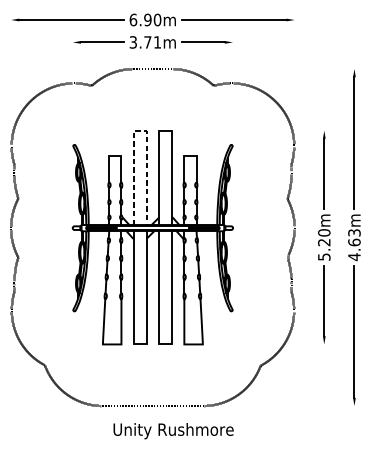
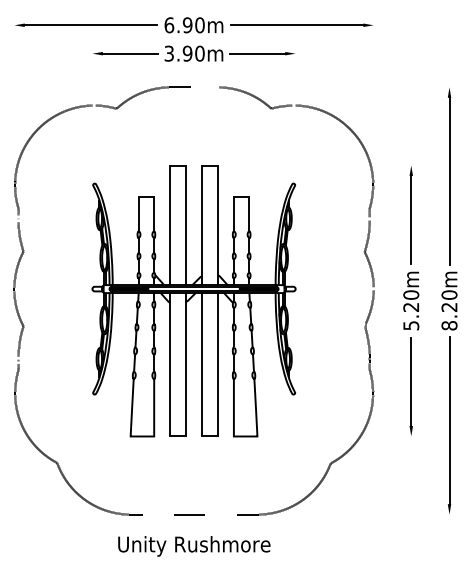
text: (152, 42) -> (193, 53), 3.71m -> 3.90m
line: (140, 130) -> (178, 165), dashed -> solid
text: (354, 245) -> (449, 310), 4.63m -> 8.20m
text: (173, 431) -> (194, 546), moved

